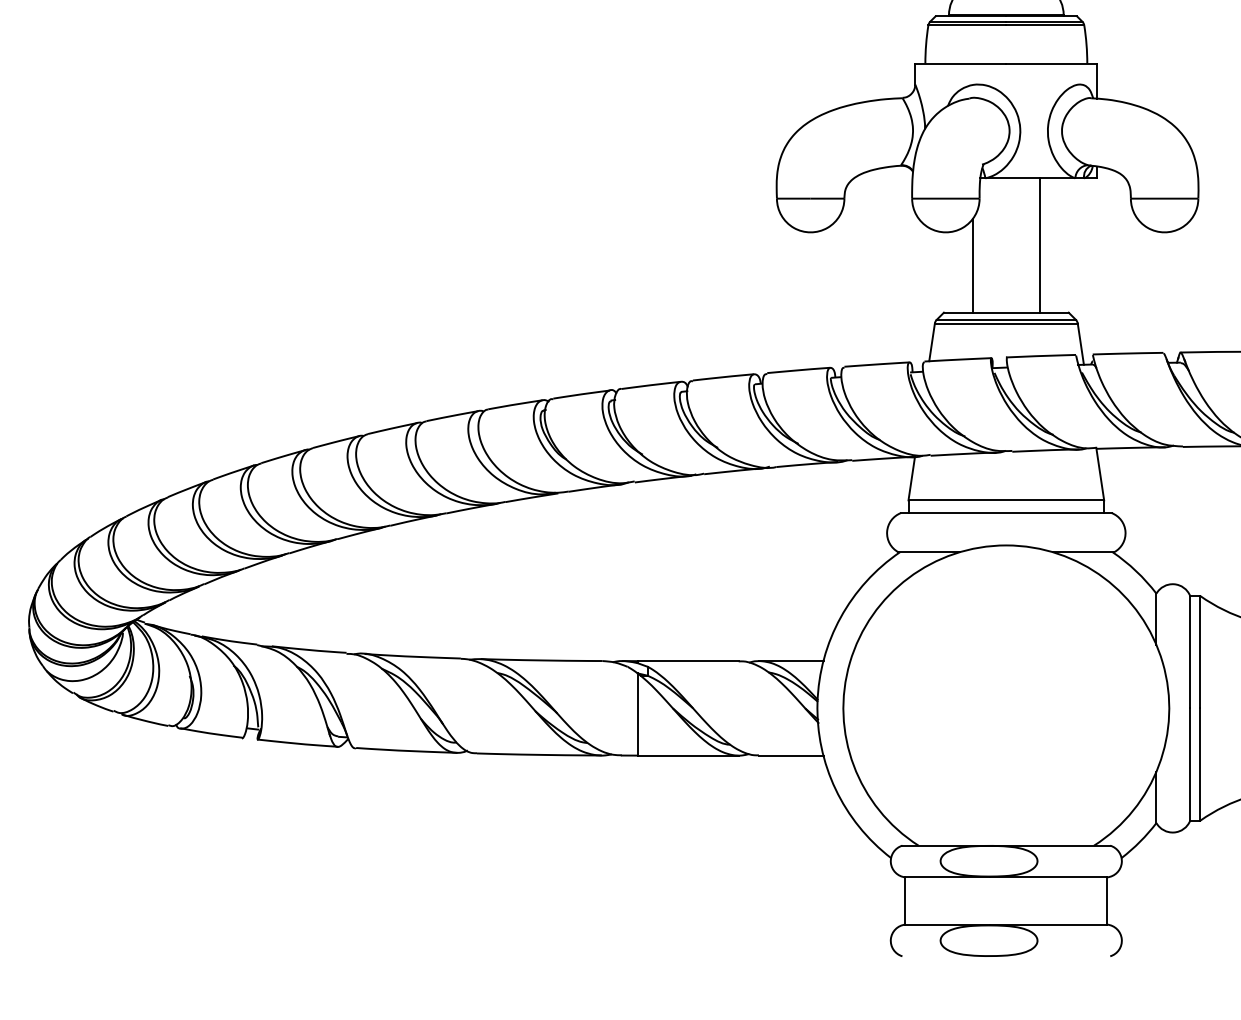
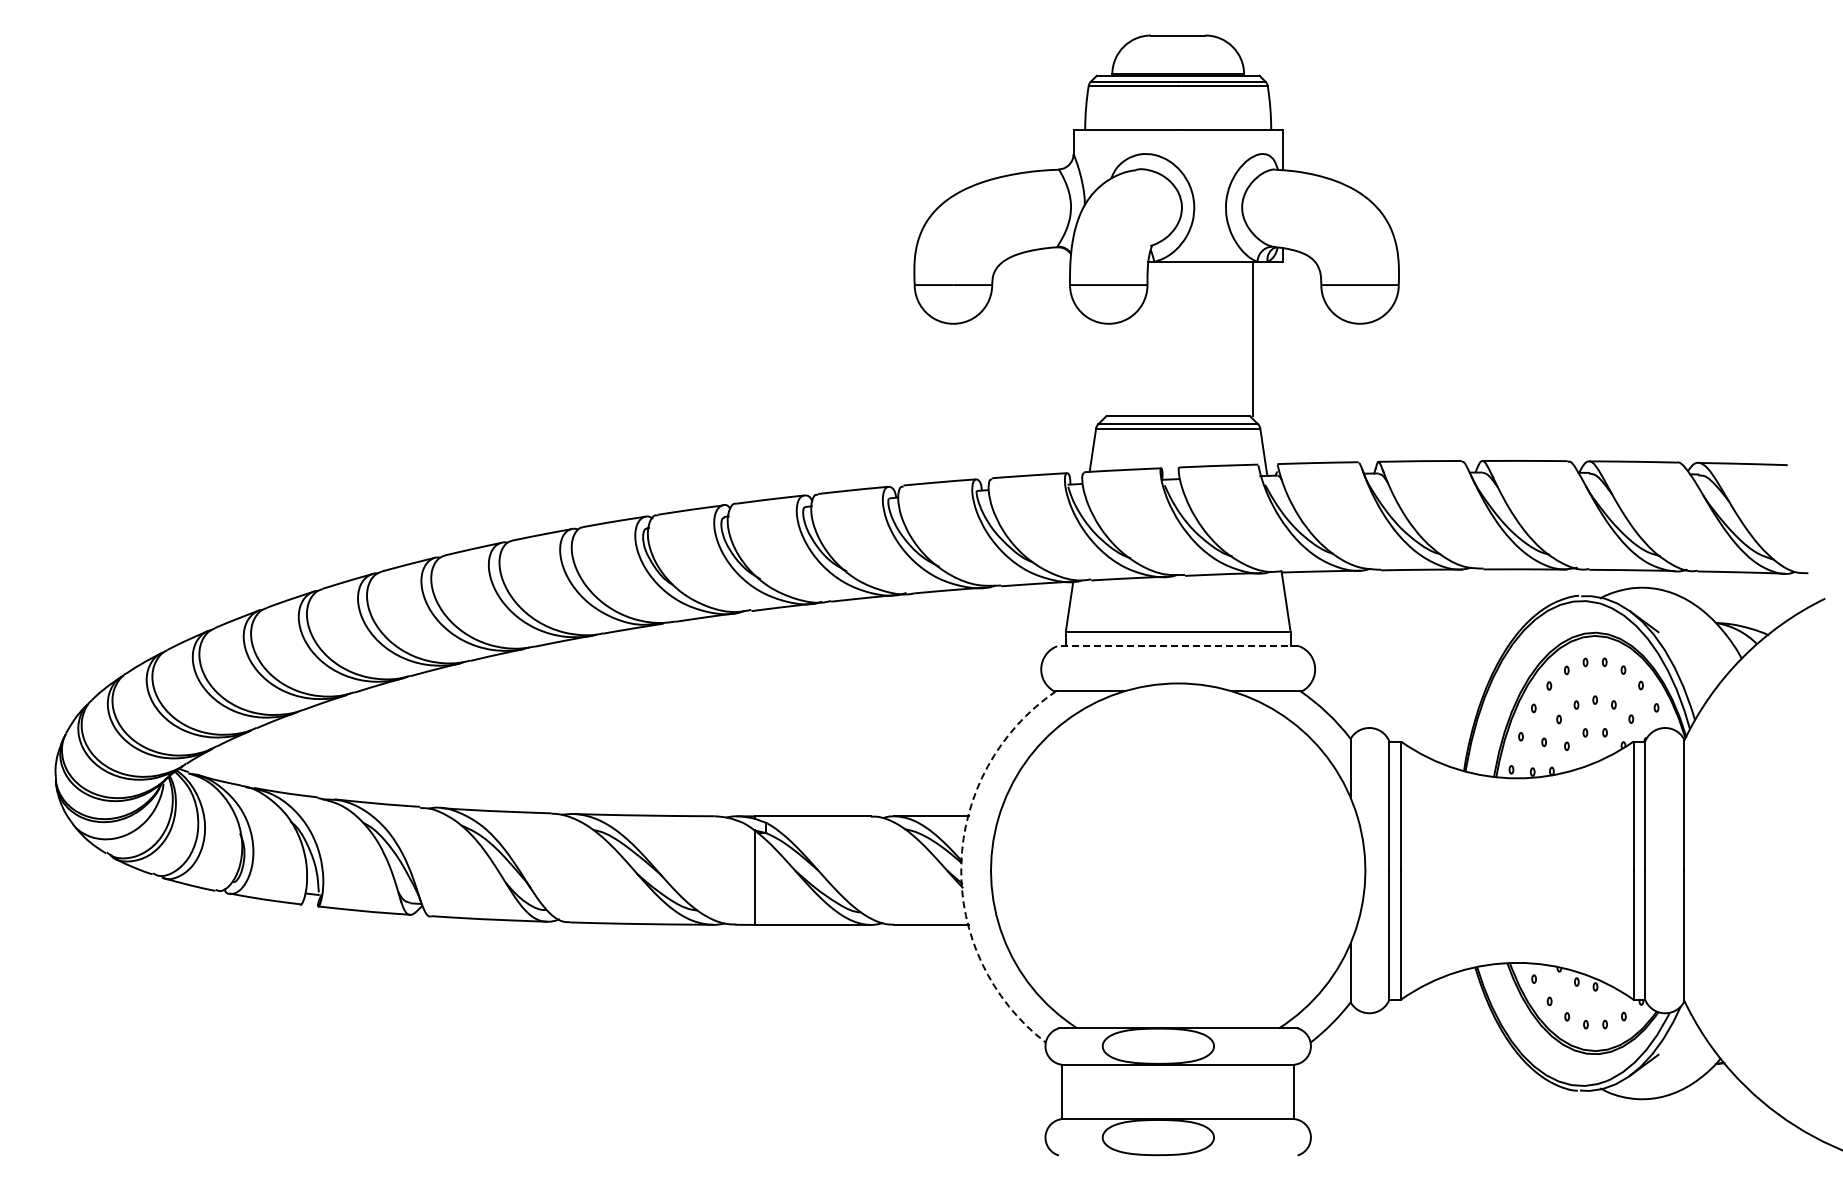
line: (1039, 245) -> (1252, 338), moved
line: (972, 266) -> (1139, 362), removed
line: (1005, 513) -> (1177, 646), solid -> dashed
arc: (817, 703) -> (961, 864), solid -> dashed

